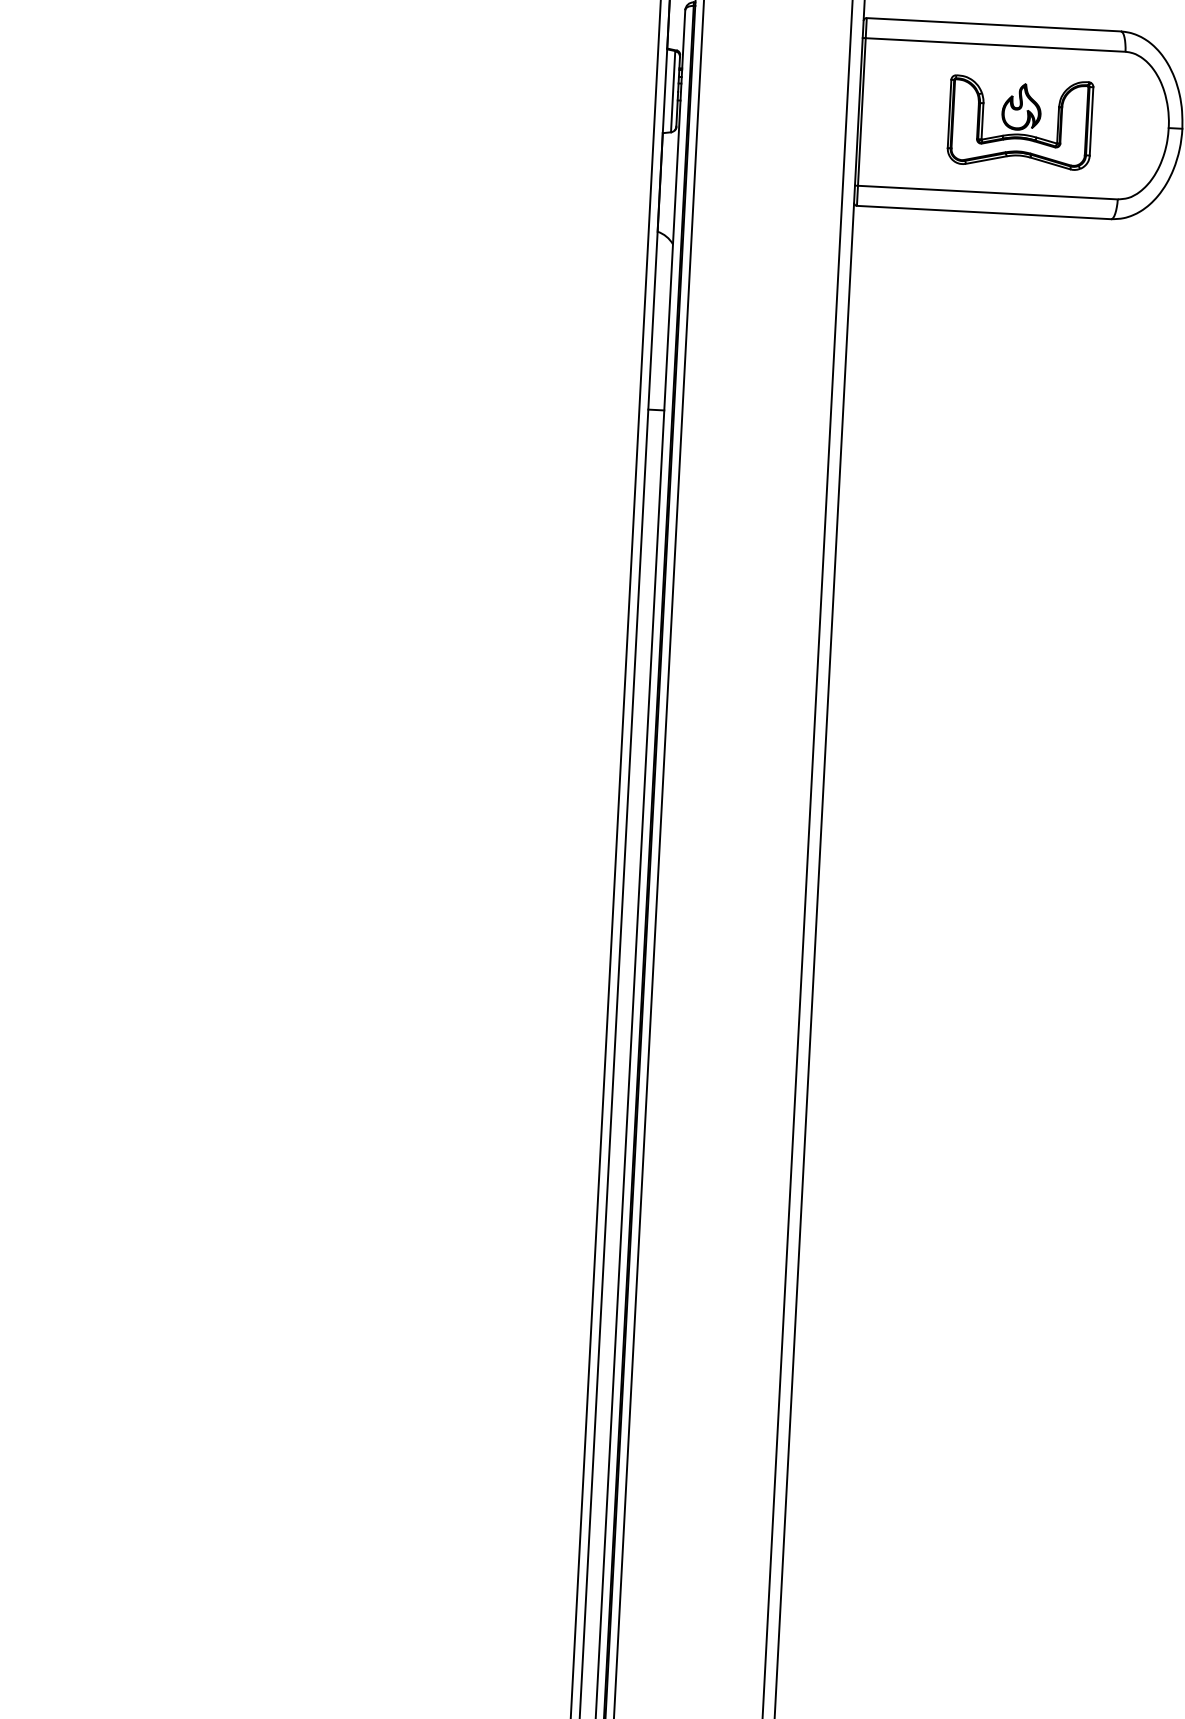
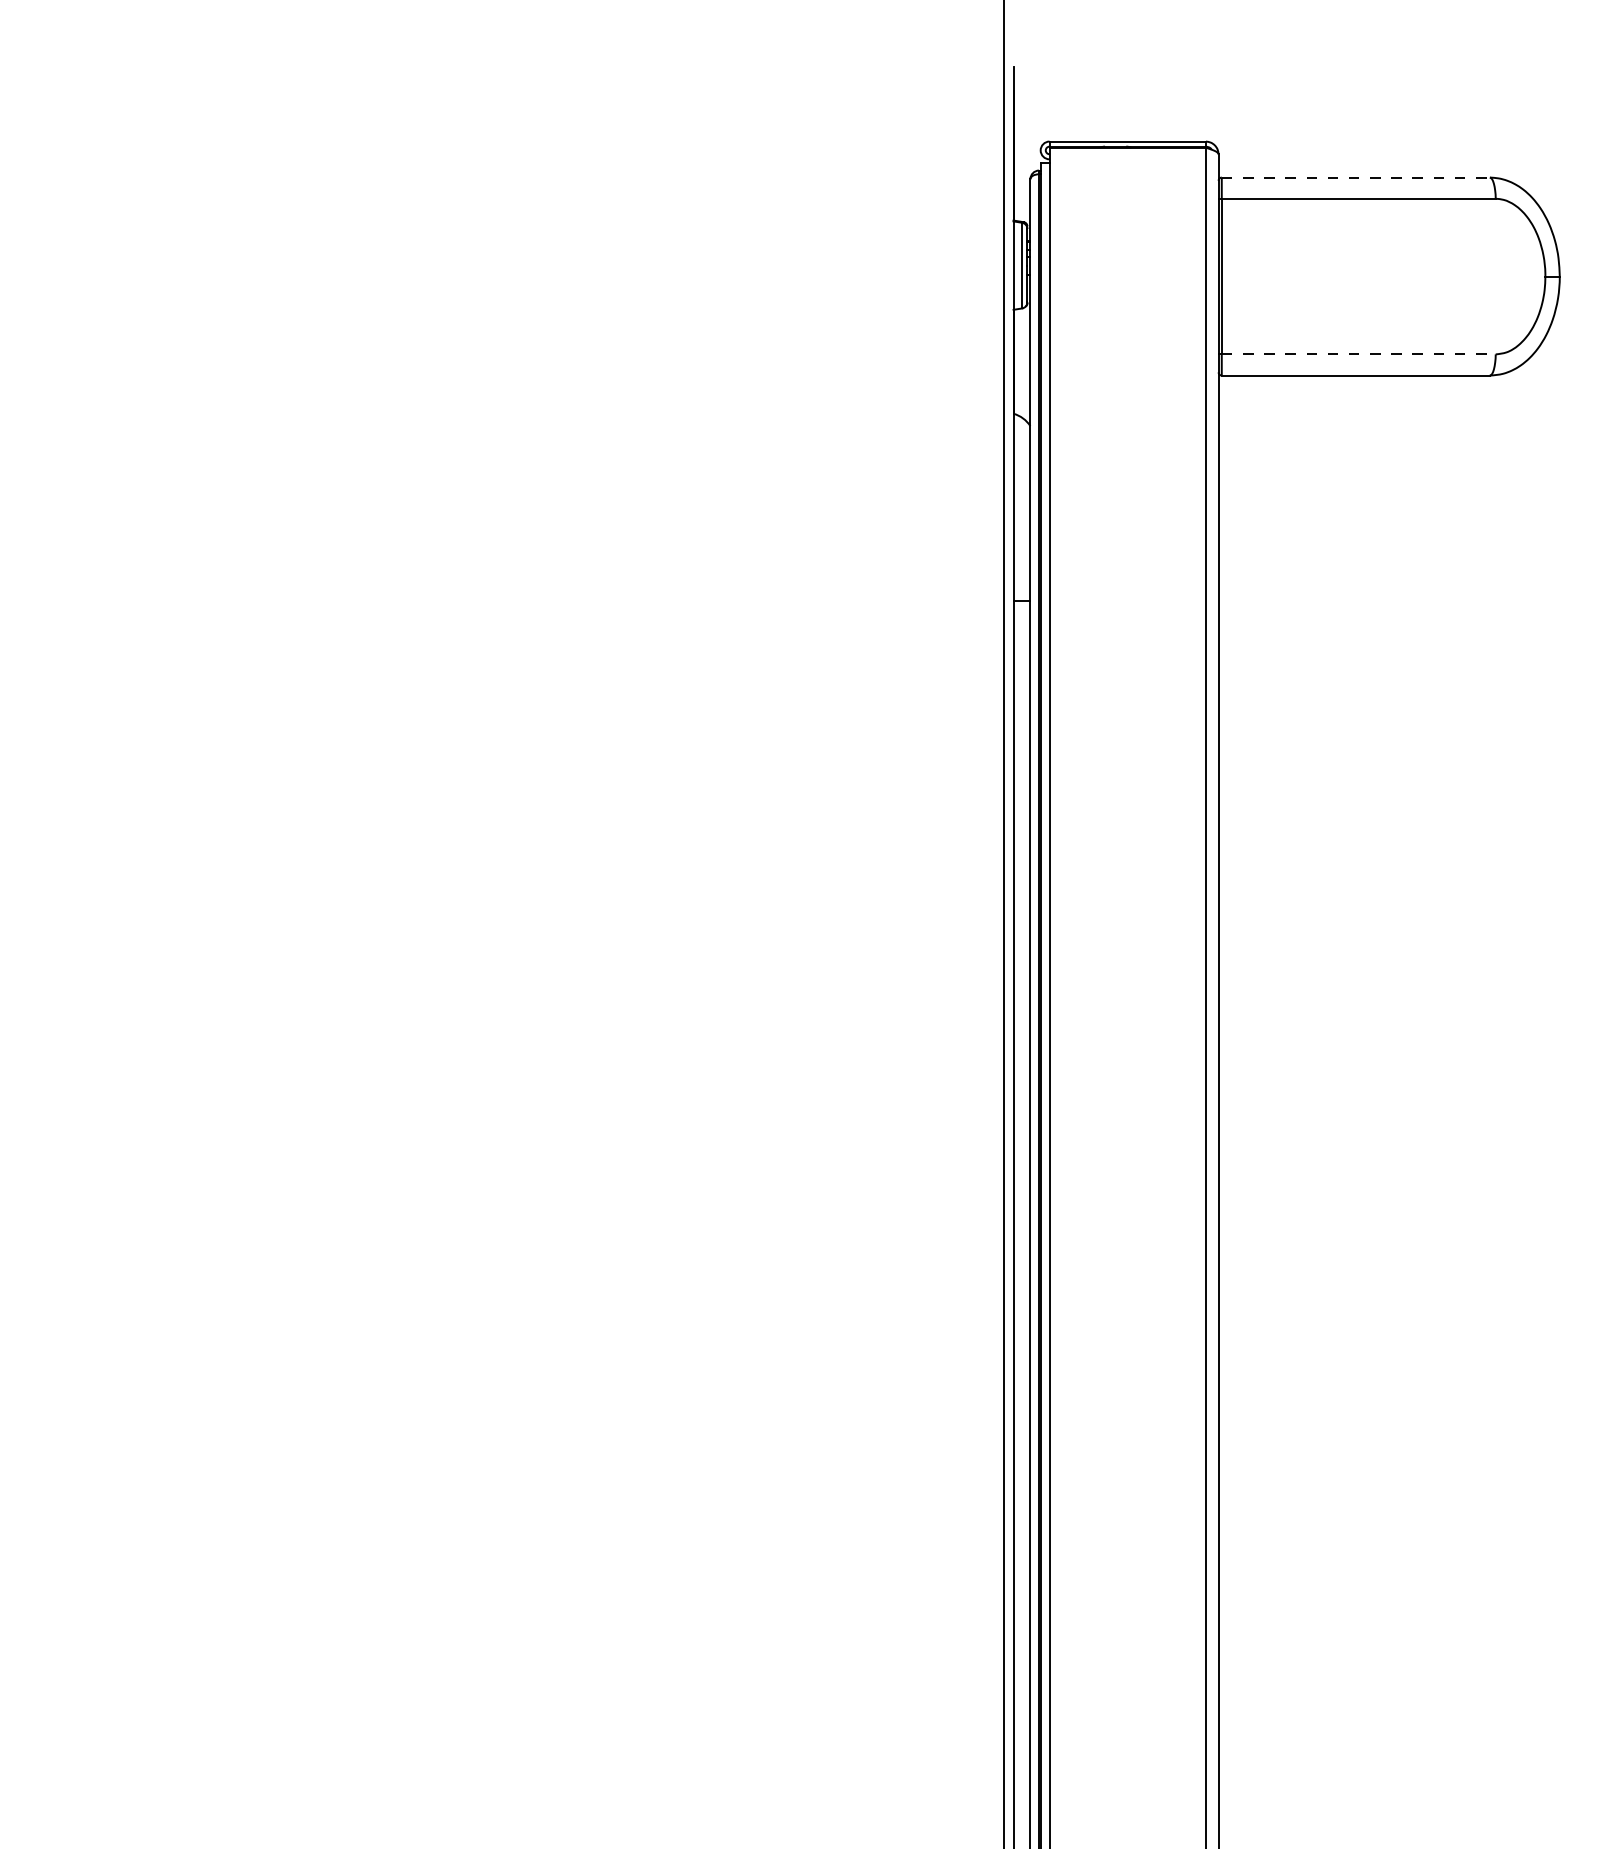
line: (994, 24) -> (1356, 177), solid -> dashed
part: (1019, 122) -> (1388, 278), removed
line: (987, 192) -> (1358, 354), solid -> dashed

